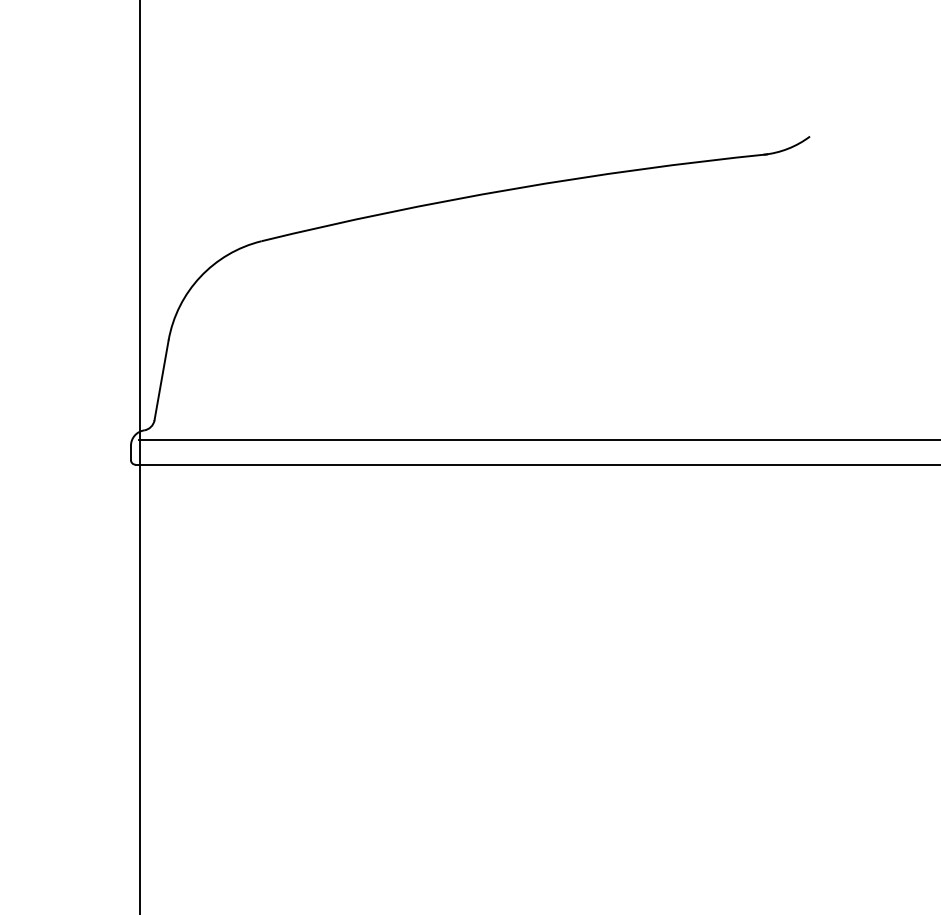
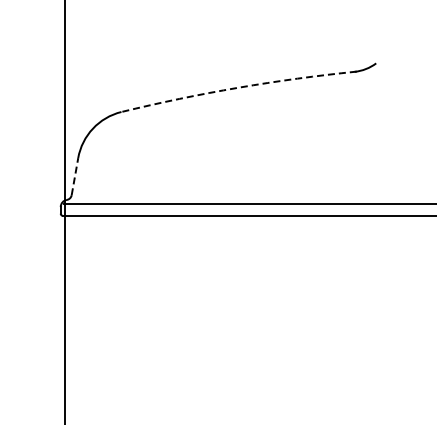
arc: (513, 188) -> (238, 87), solid -> dashed
line: (160, 380) -> (74, 176), solid -> dashed

